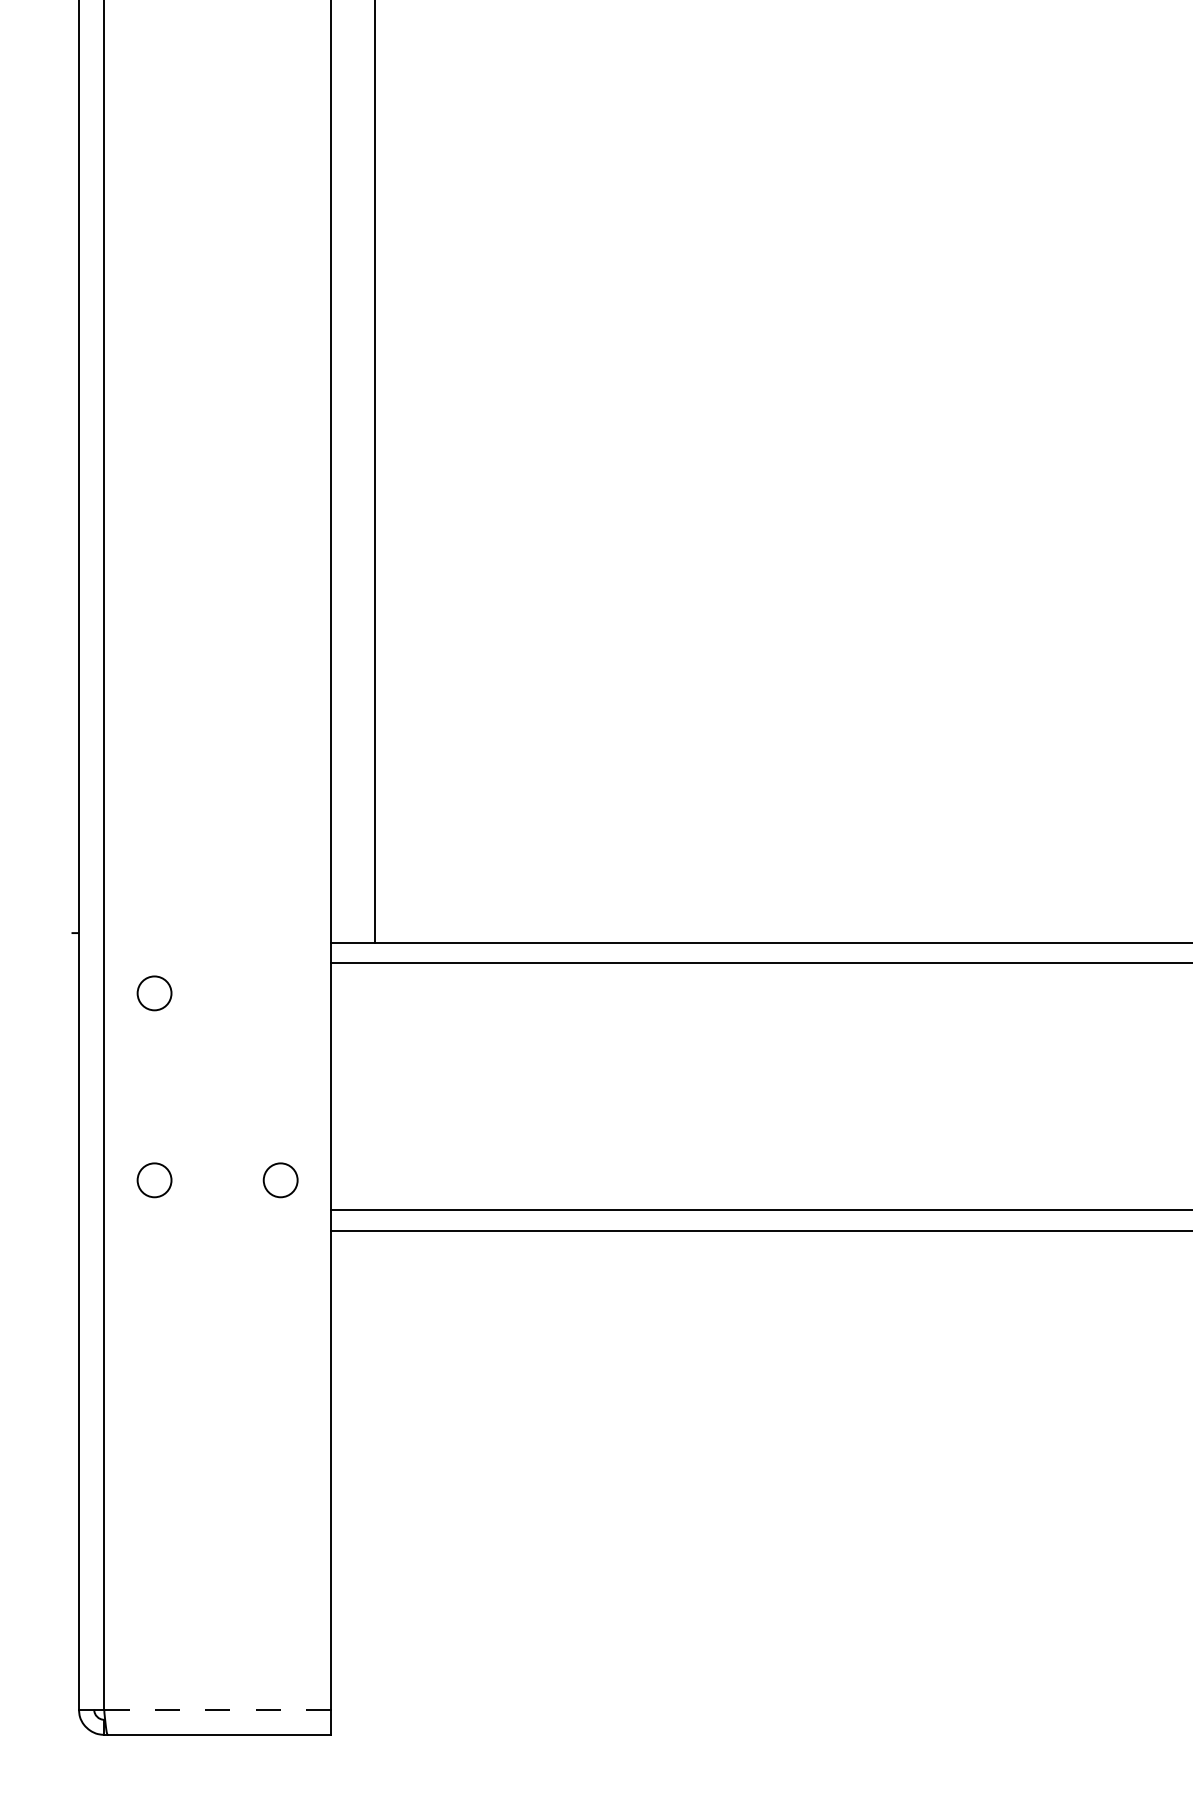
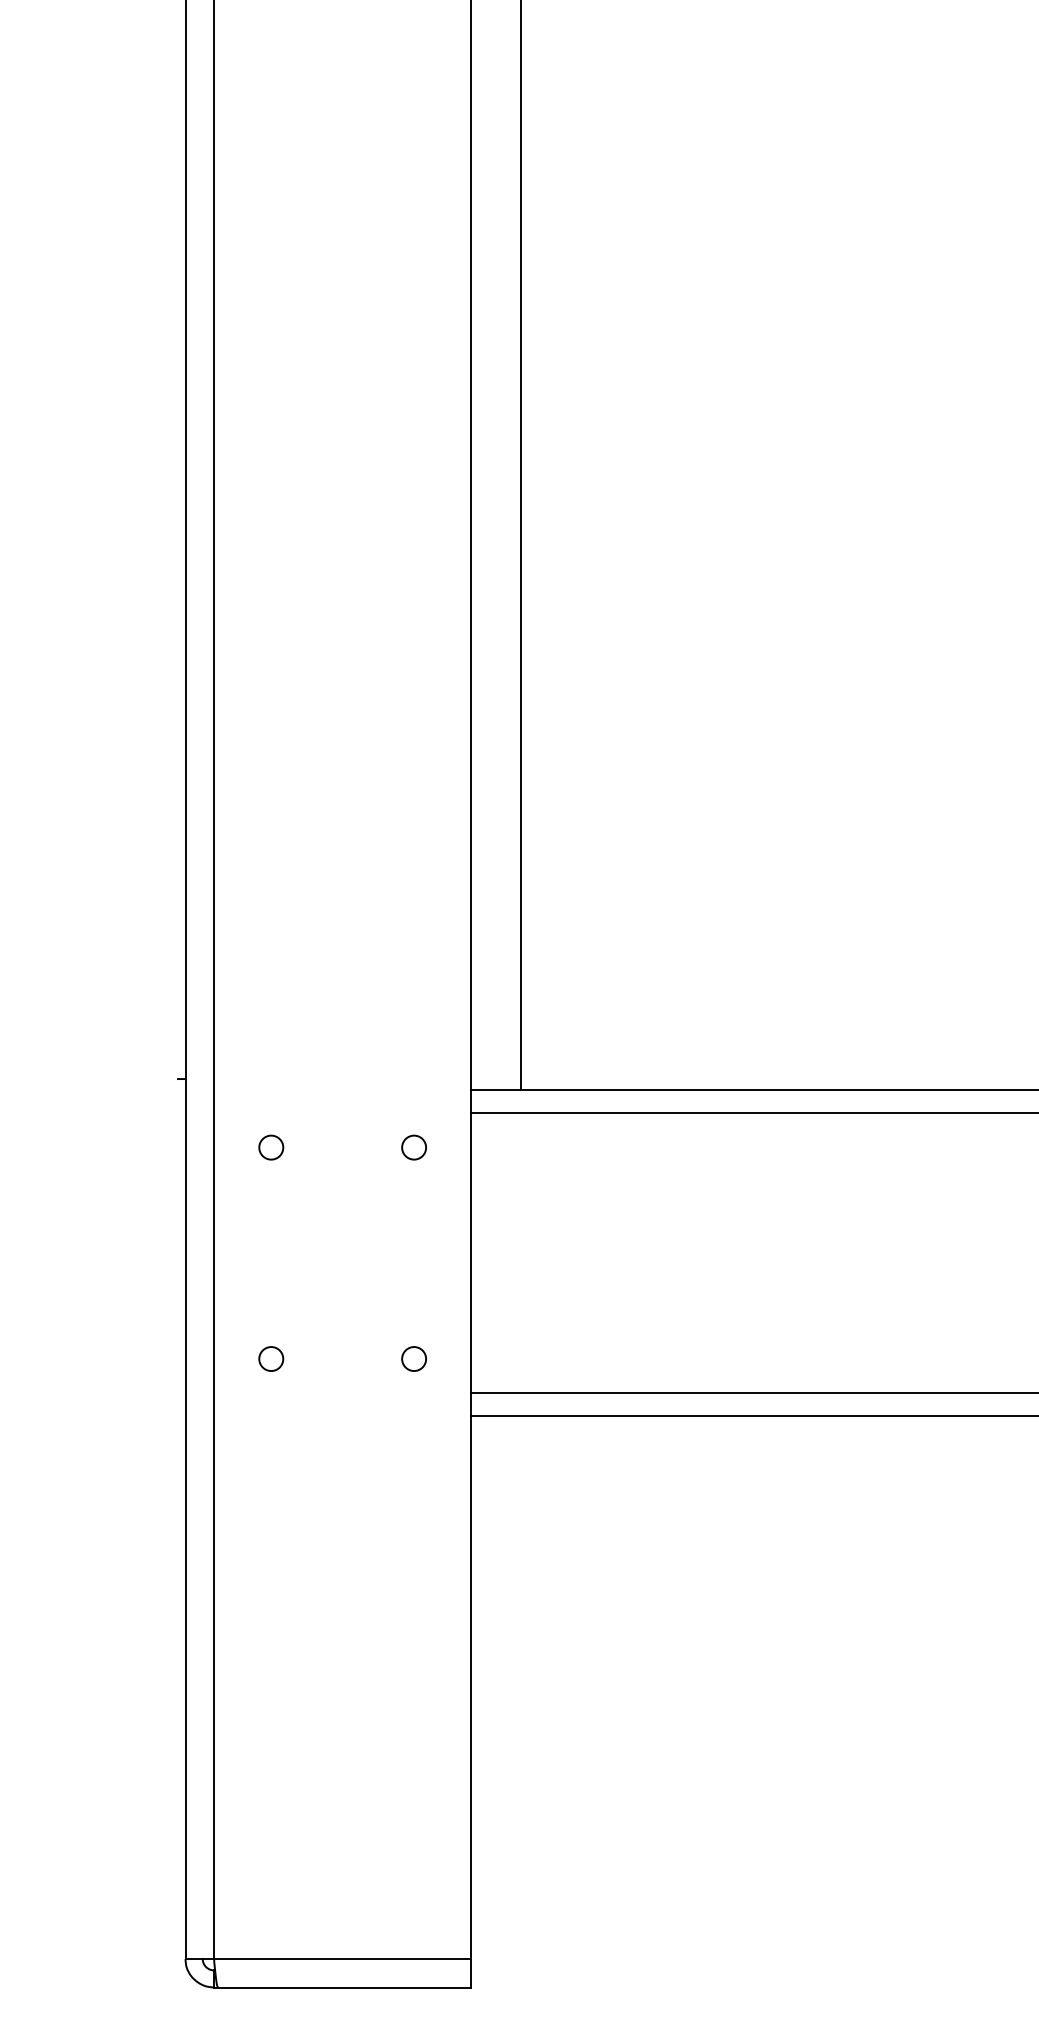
circle: (154, 993) -> (271, 1147), size x0.62
circle: (280, 993) -> (413, 1147), added
circle: (154, 1179) -> (271, 1358), size x0.62
circle: (280, 1179) -> (413, 1358), size x0.62
line: (218, 1709) -> (343, 1958), dashed -> solid

